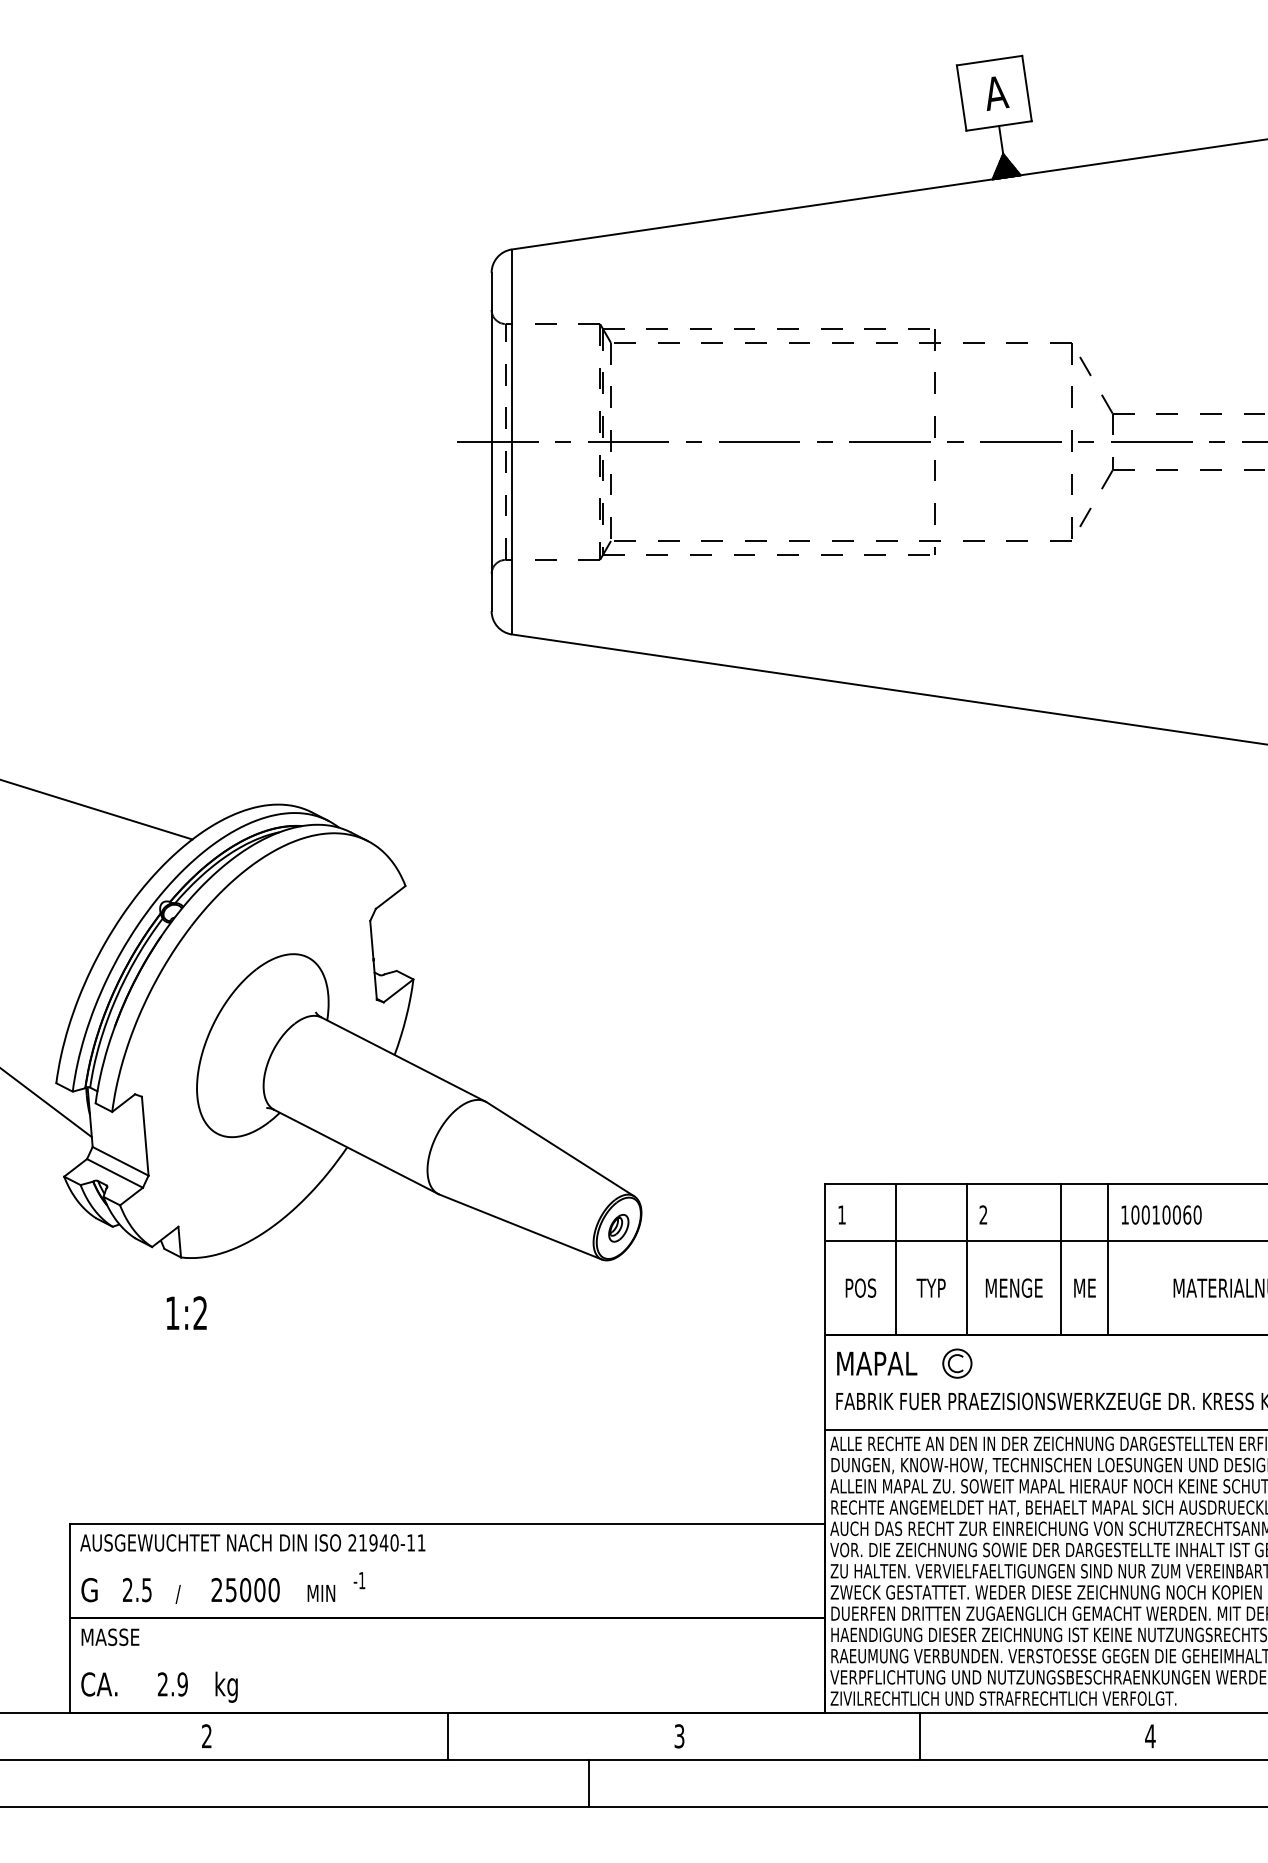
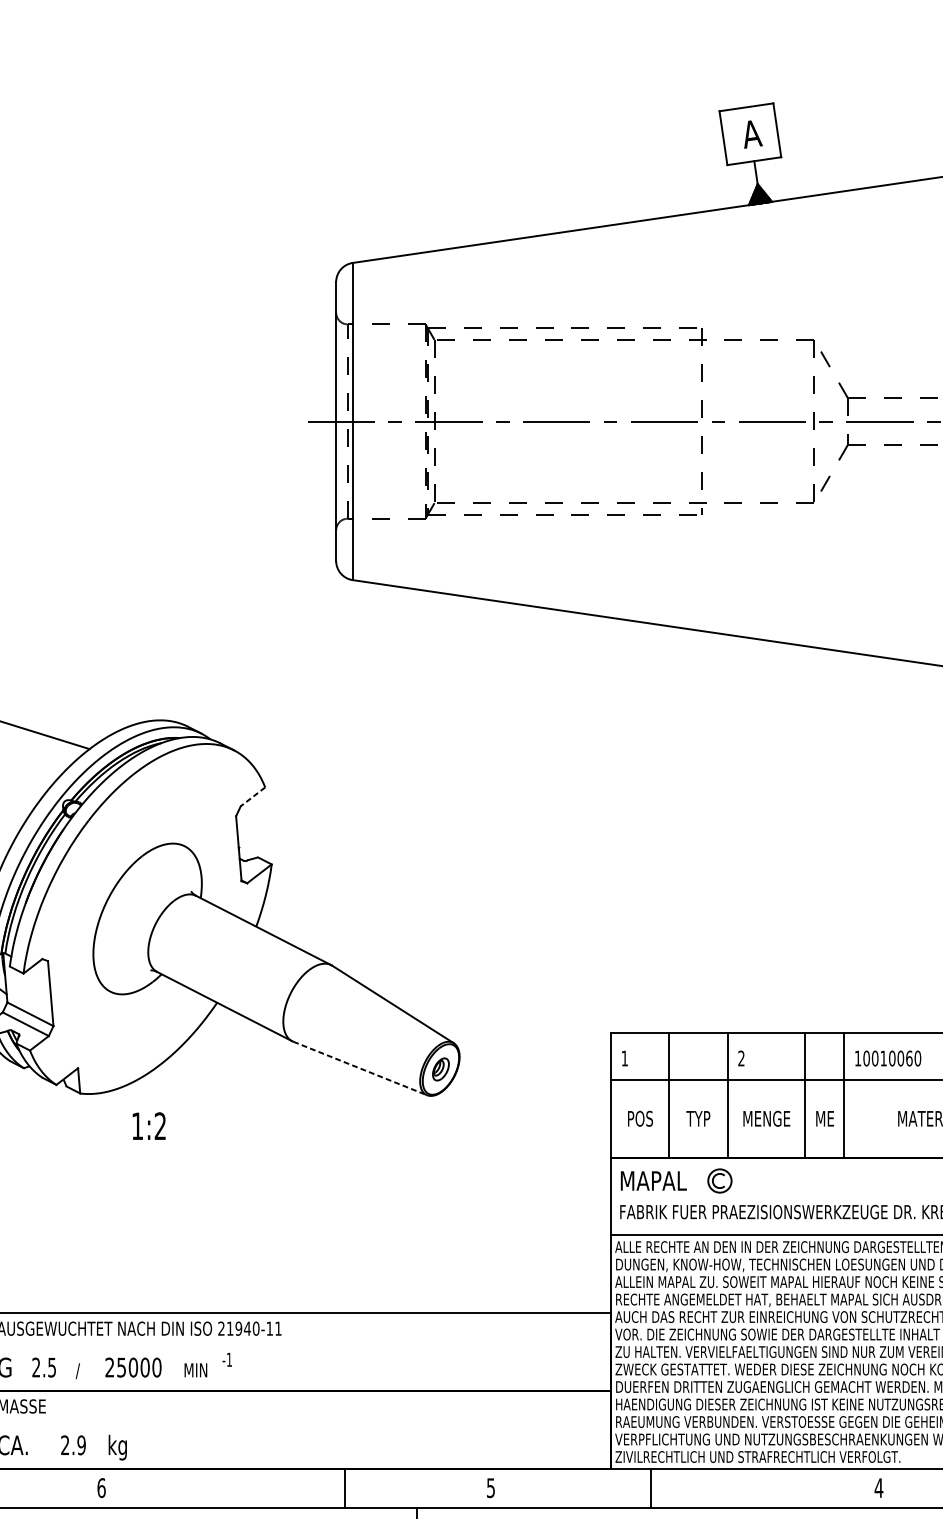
line: (390, 897) -> (252, 796), solid -> dashed
line: (521, 1227) -> (360, 1068), solid -> dashed
text: (186, 1312) -> (149, 1125), moved
line: (447, 1735) -> (344, 1487), moved
text: (679, 1735) -> (490, 1487), 3 -> 5
line: (919, 1735) -> (650, 1487), moved
text: (207, 1736) -> (102, 1488), 2 -> 6

